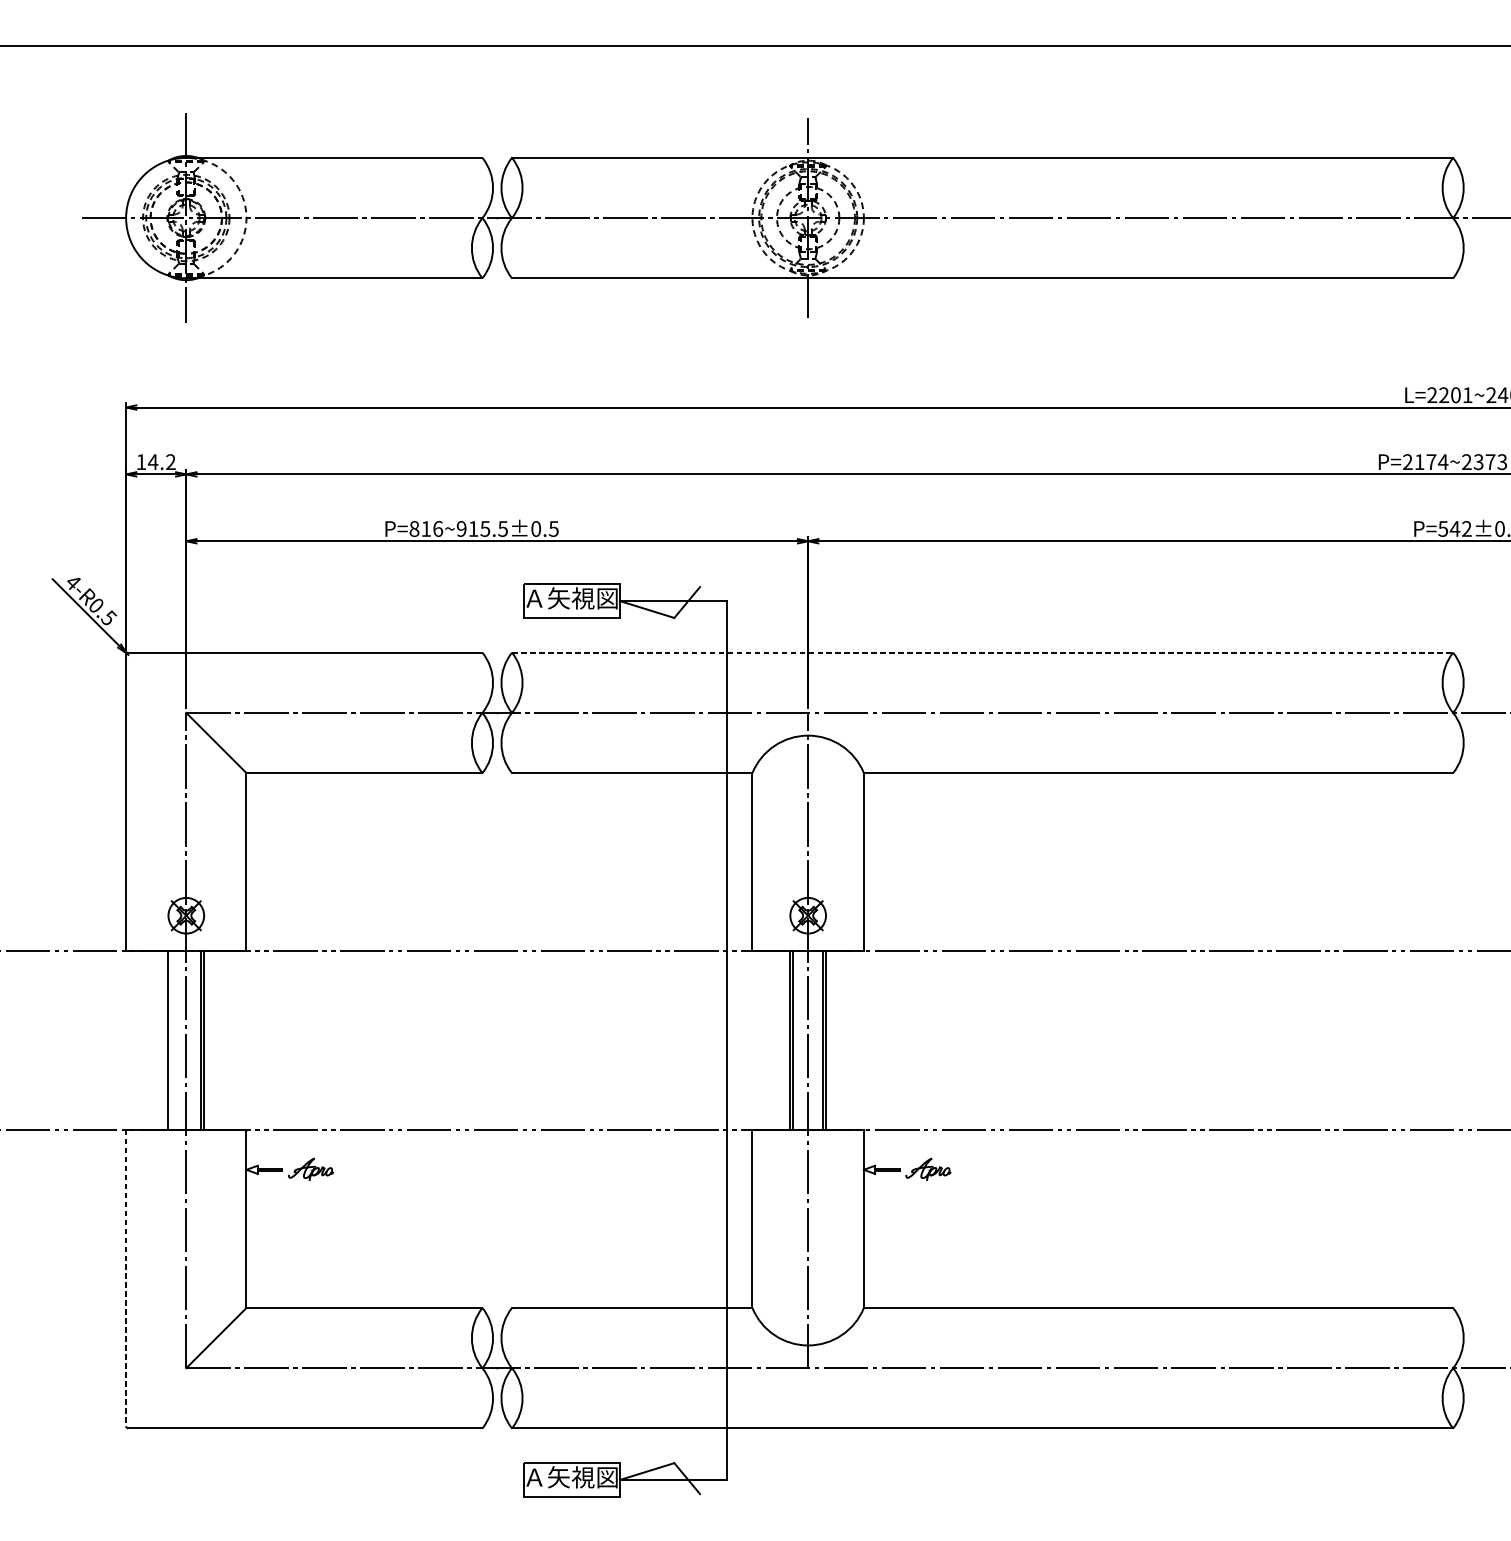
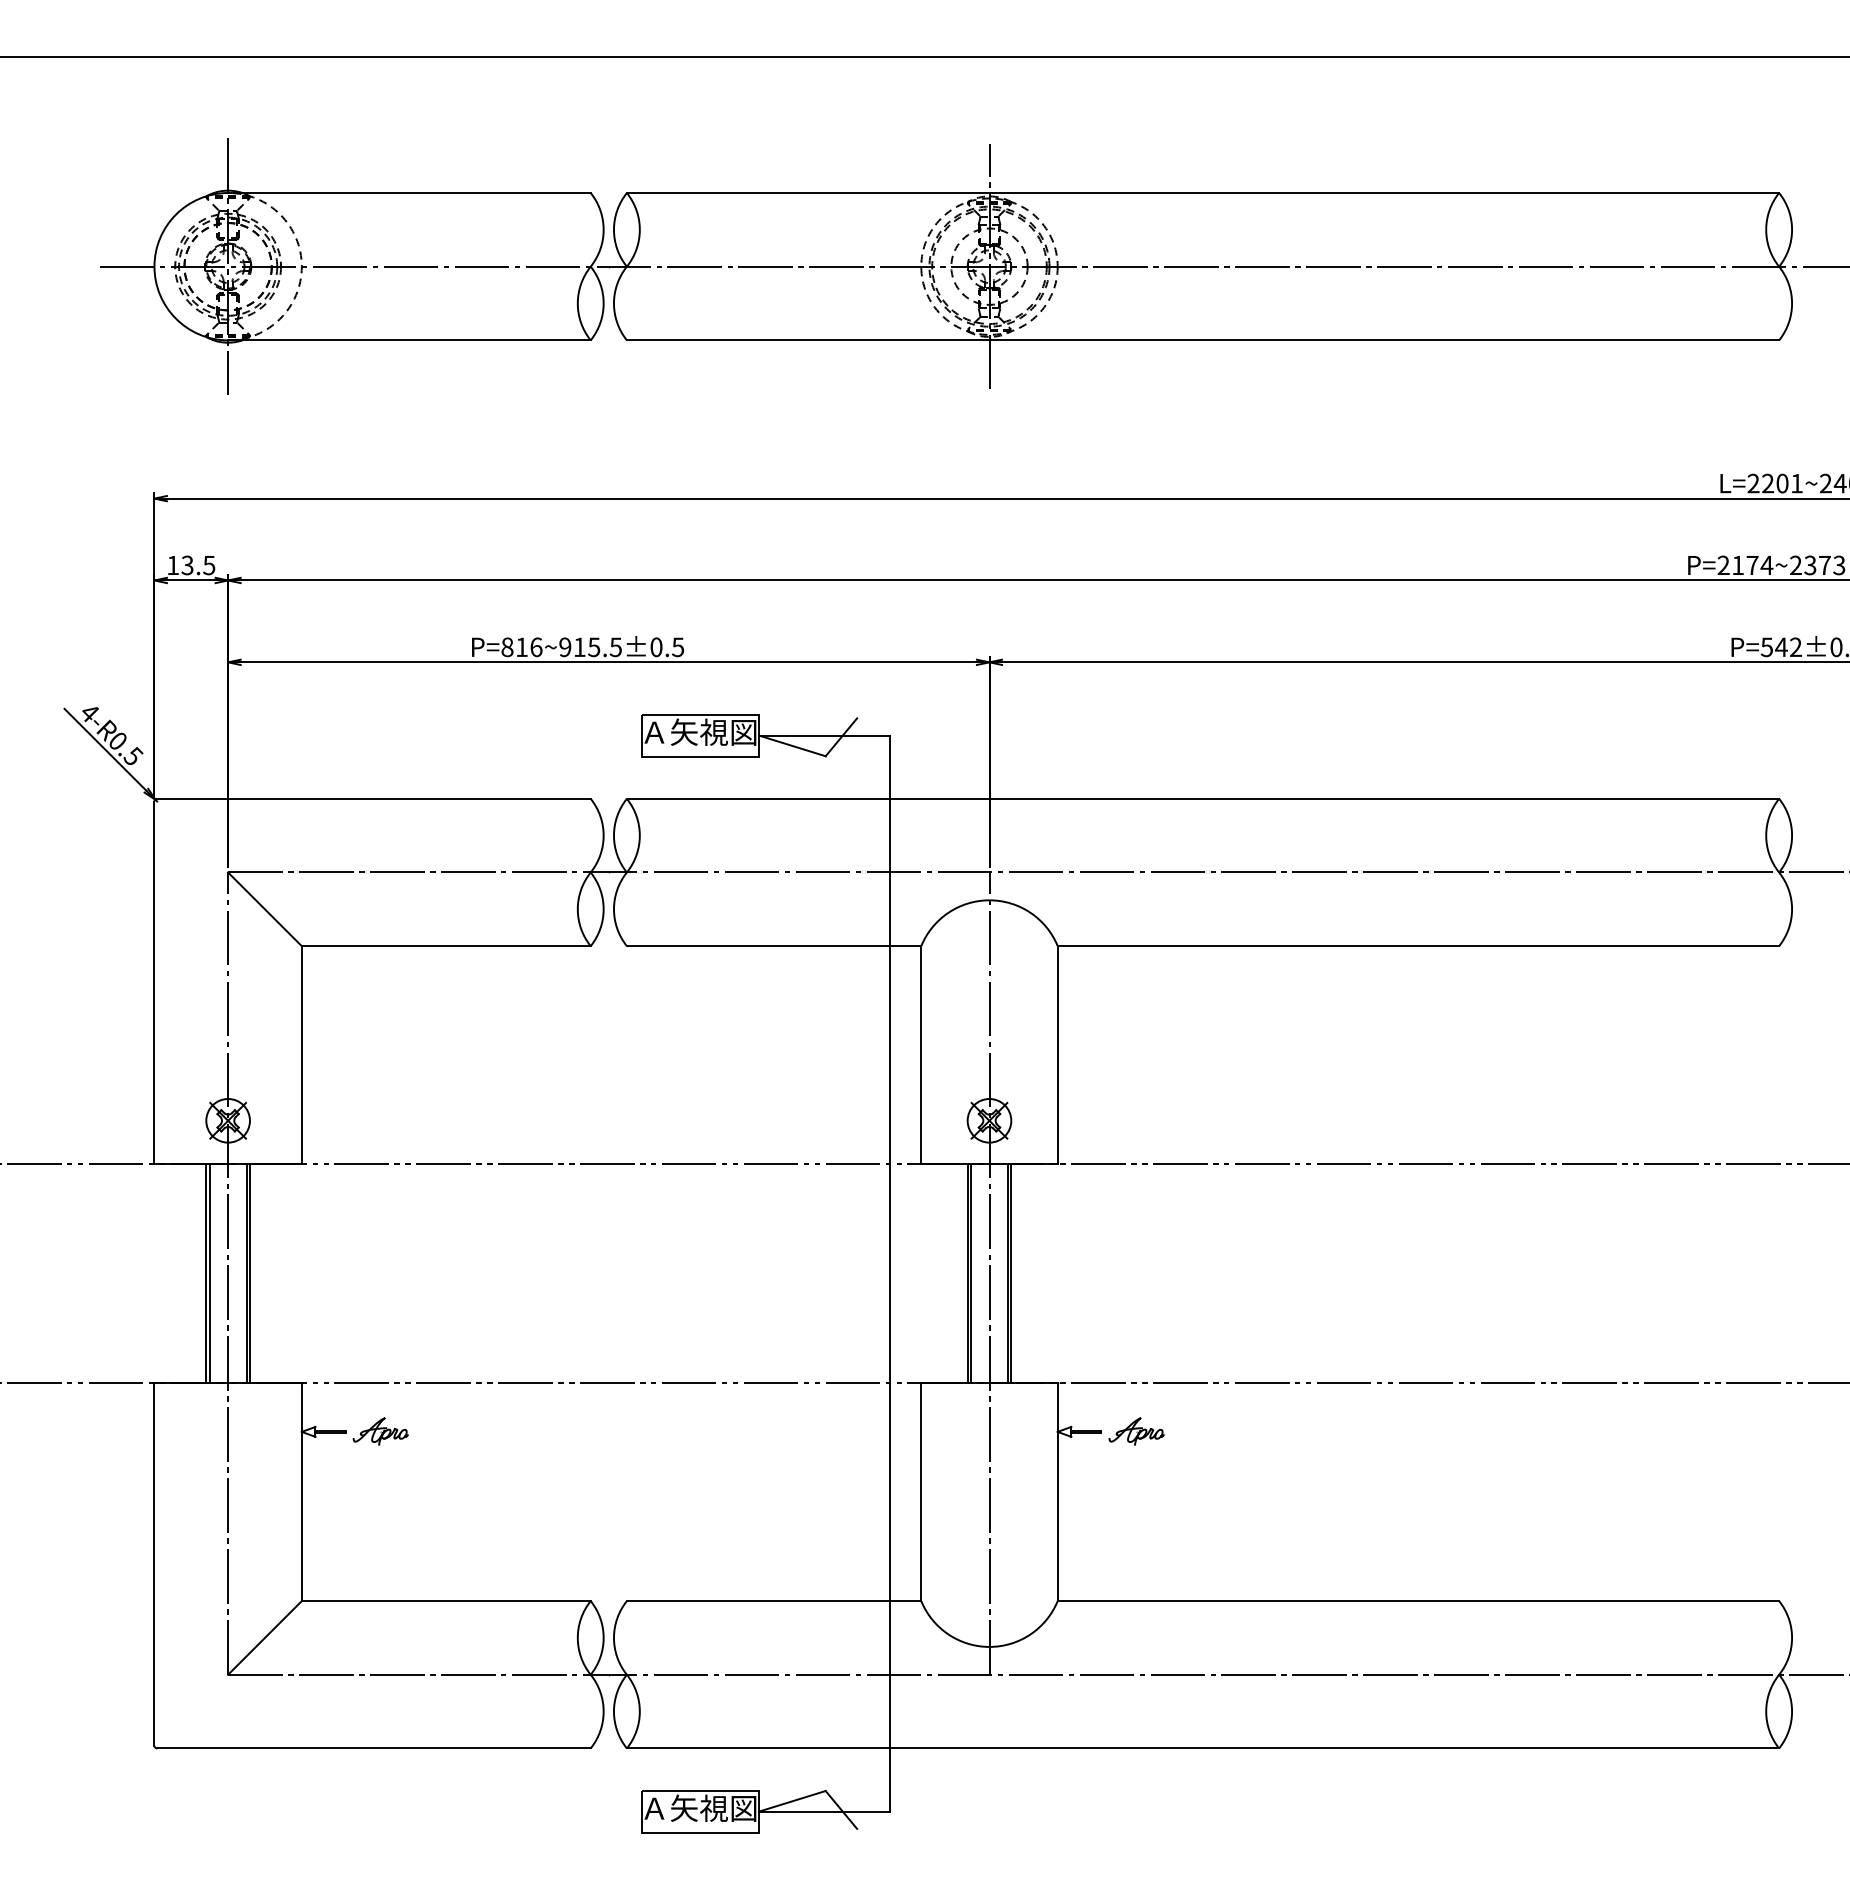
text: (162, 462) -> (198, 565), 14.2 -> 13.5
line: (982, 652) -> (1203, 798), dashed -> solid
line: (171, 1040) -> (209, 1273), added
line: (126, 1278) -> (154, 1564), dashed -> solid

